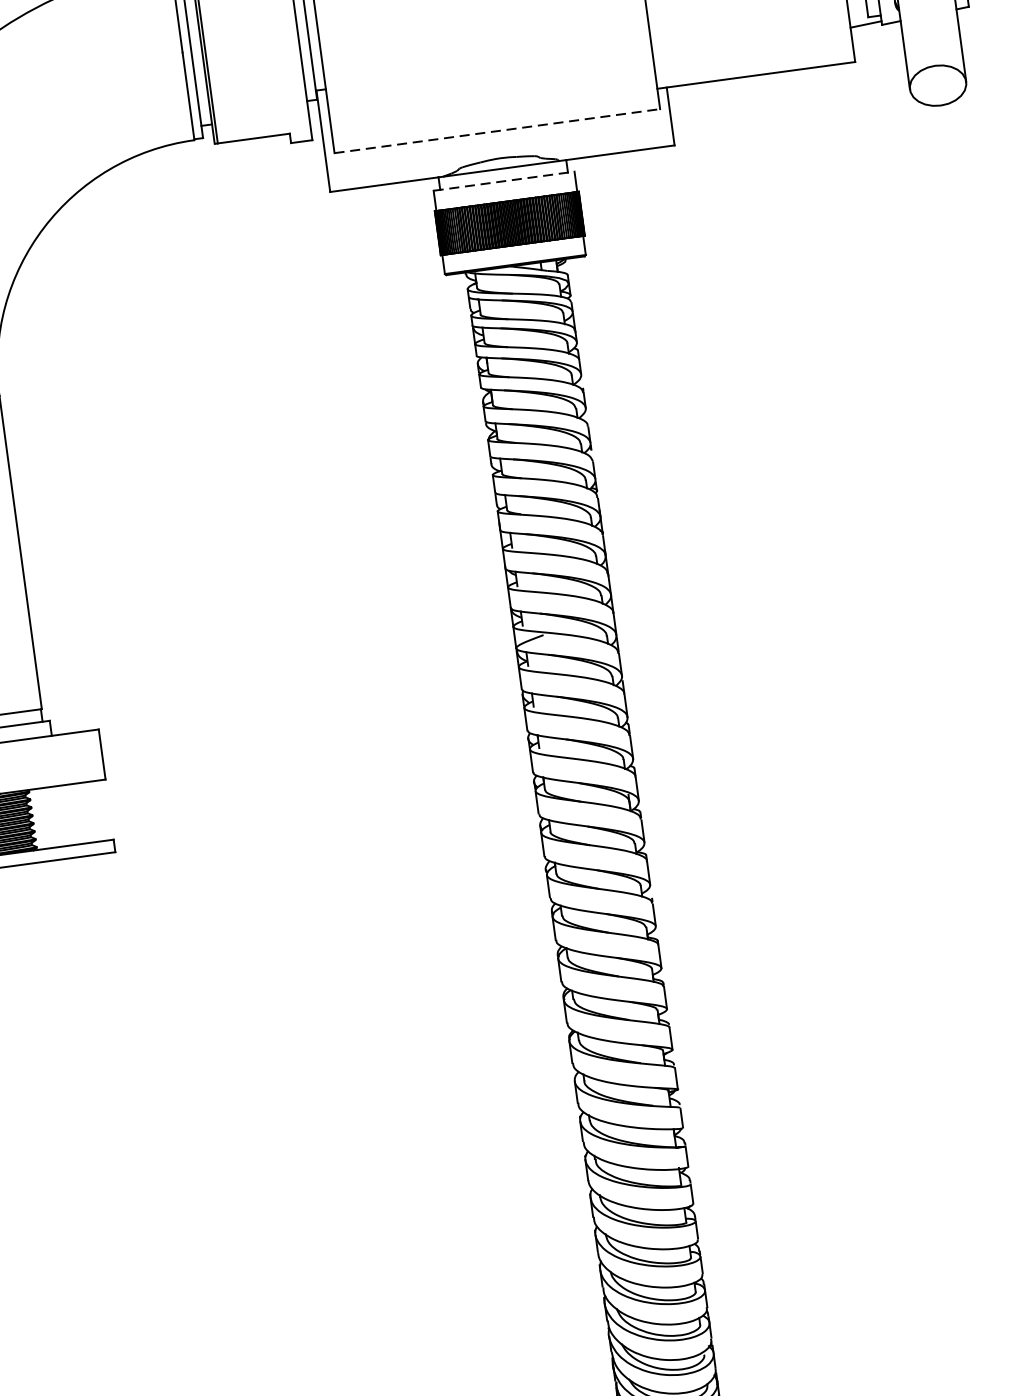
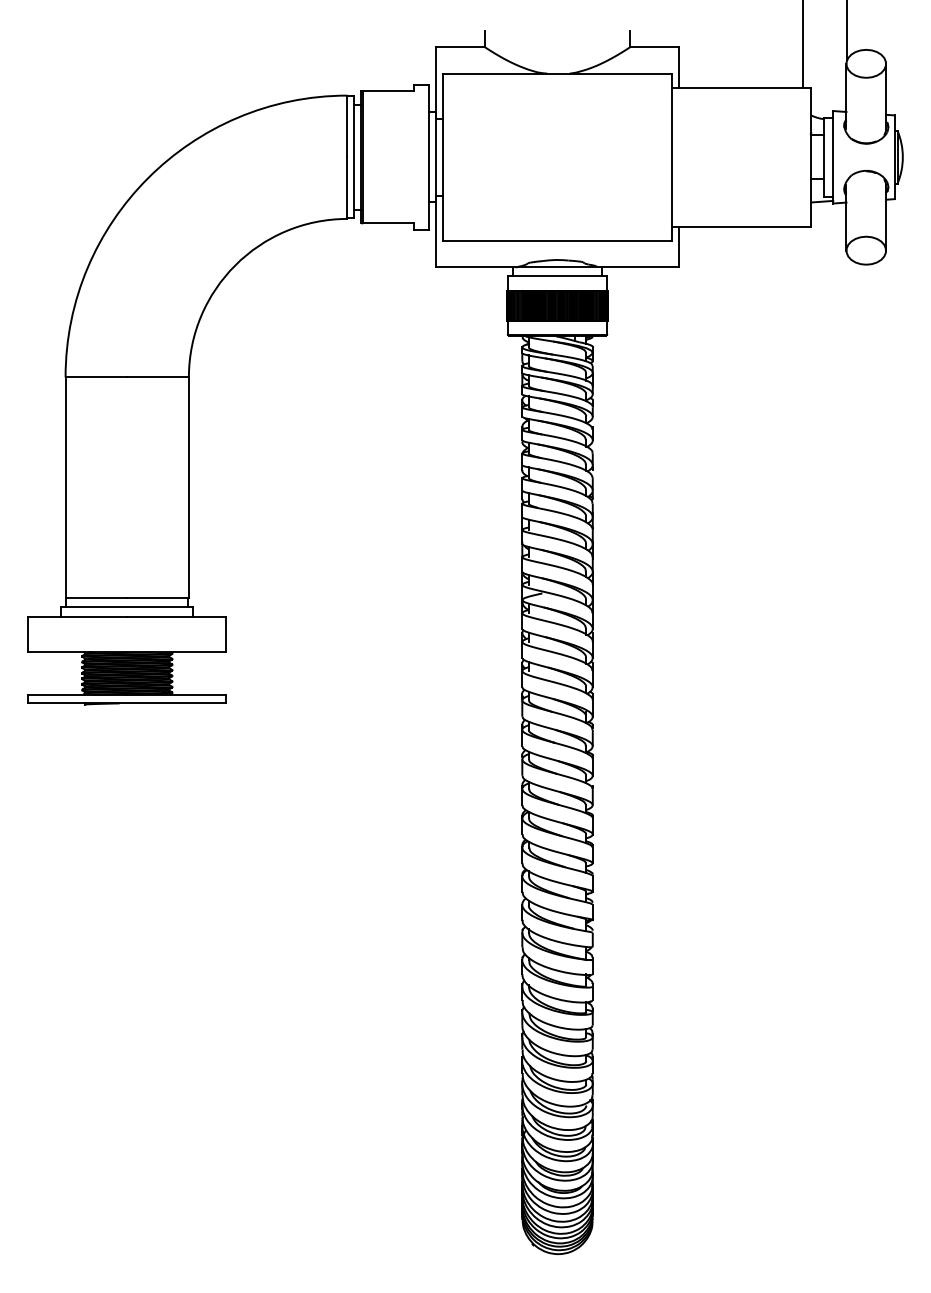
line: (497, 130) -> (557, 240), dashed -> solid
line: (504, 181) -> (557, 276), dashed -> solid

